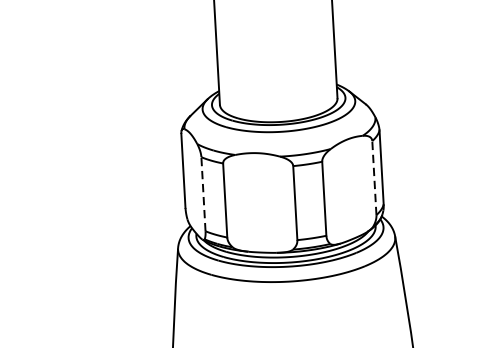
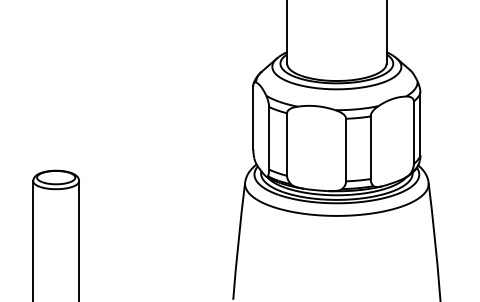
line: (373, 177) -> (413, 132), dashed -> solid
line: (203, 193) -> (269, 137), dashed -> solid

